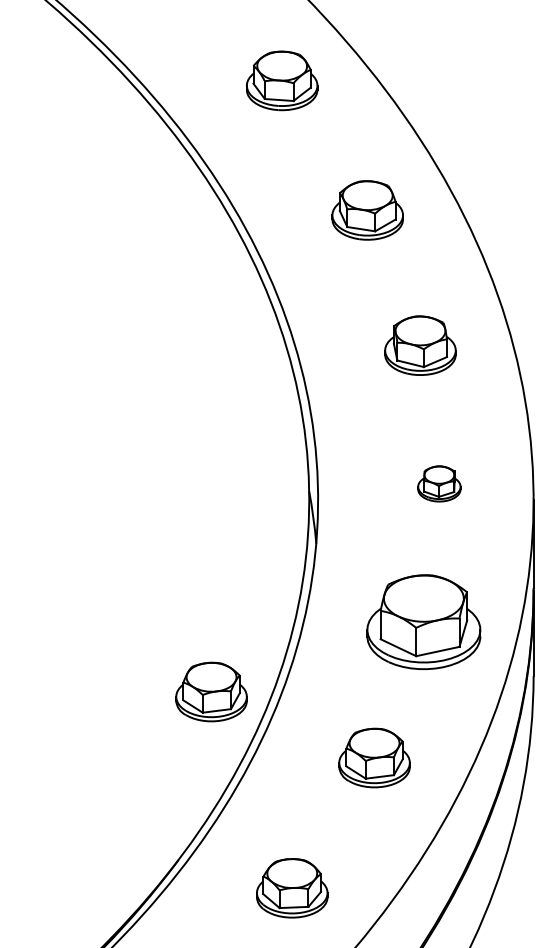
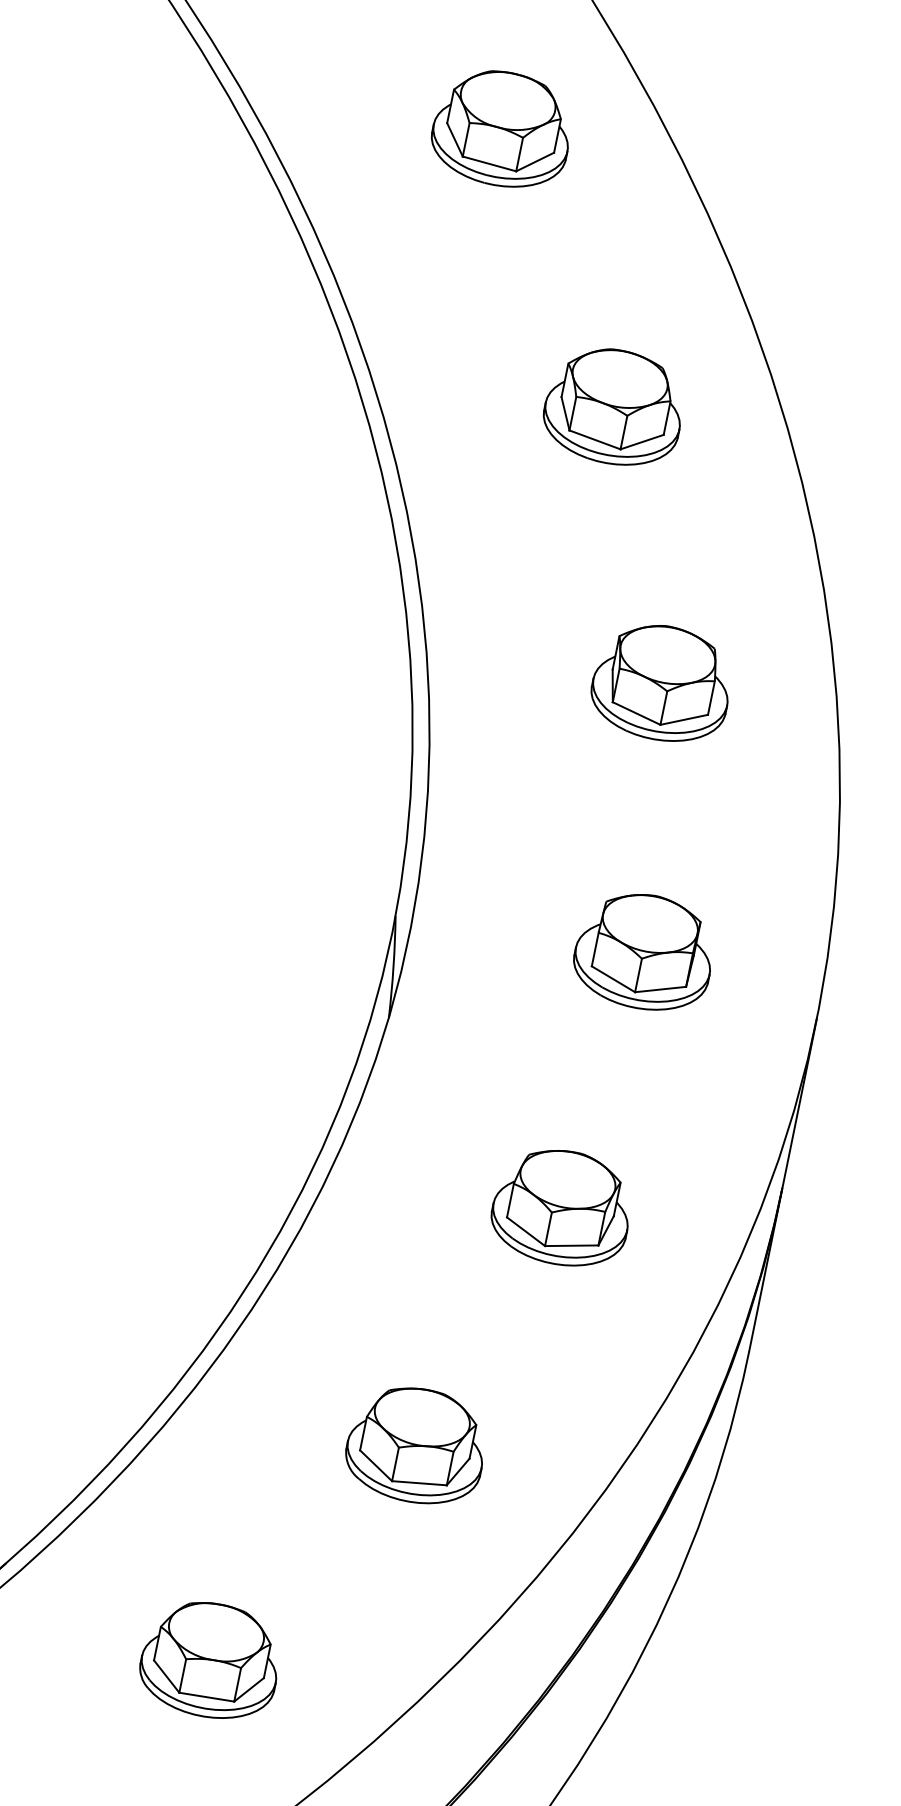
part: (439, 483) -> (645, 951), size x1.67
part: (423, 622) -> (561, 1207), size x0.62
part: (211, 691) -> (133, 1256), removed

